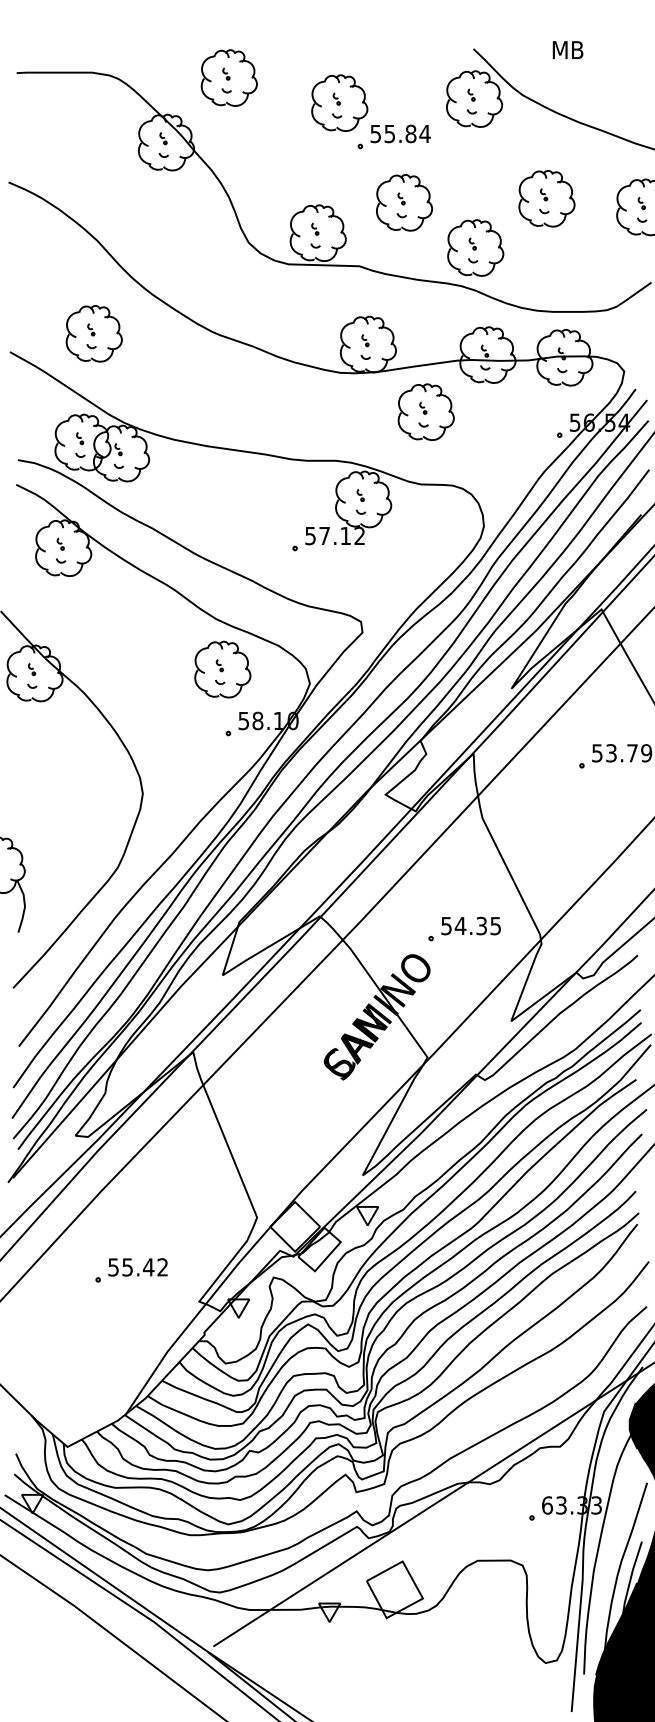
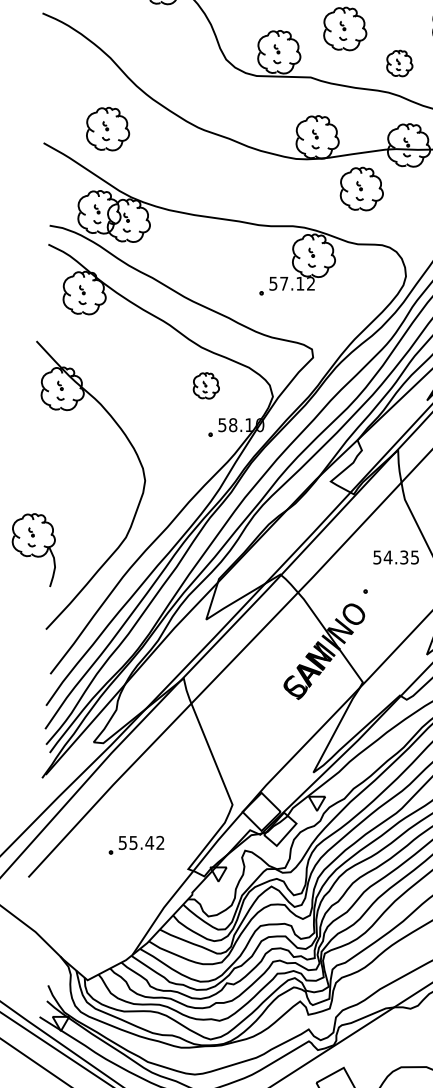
part: (475, 247) -> (399, 63), size x0.6
part: (222, 669) -> (206, 385), size x0.6
text: (470, 925) -> (395, 557), moved

